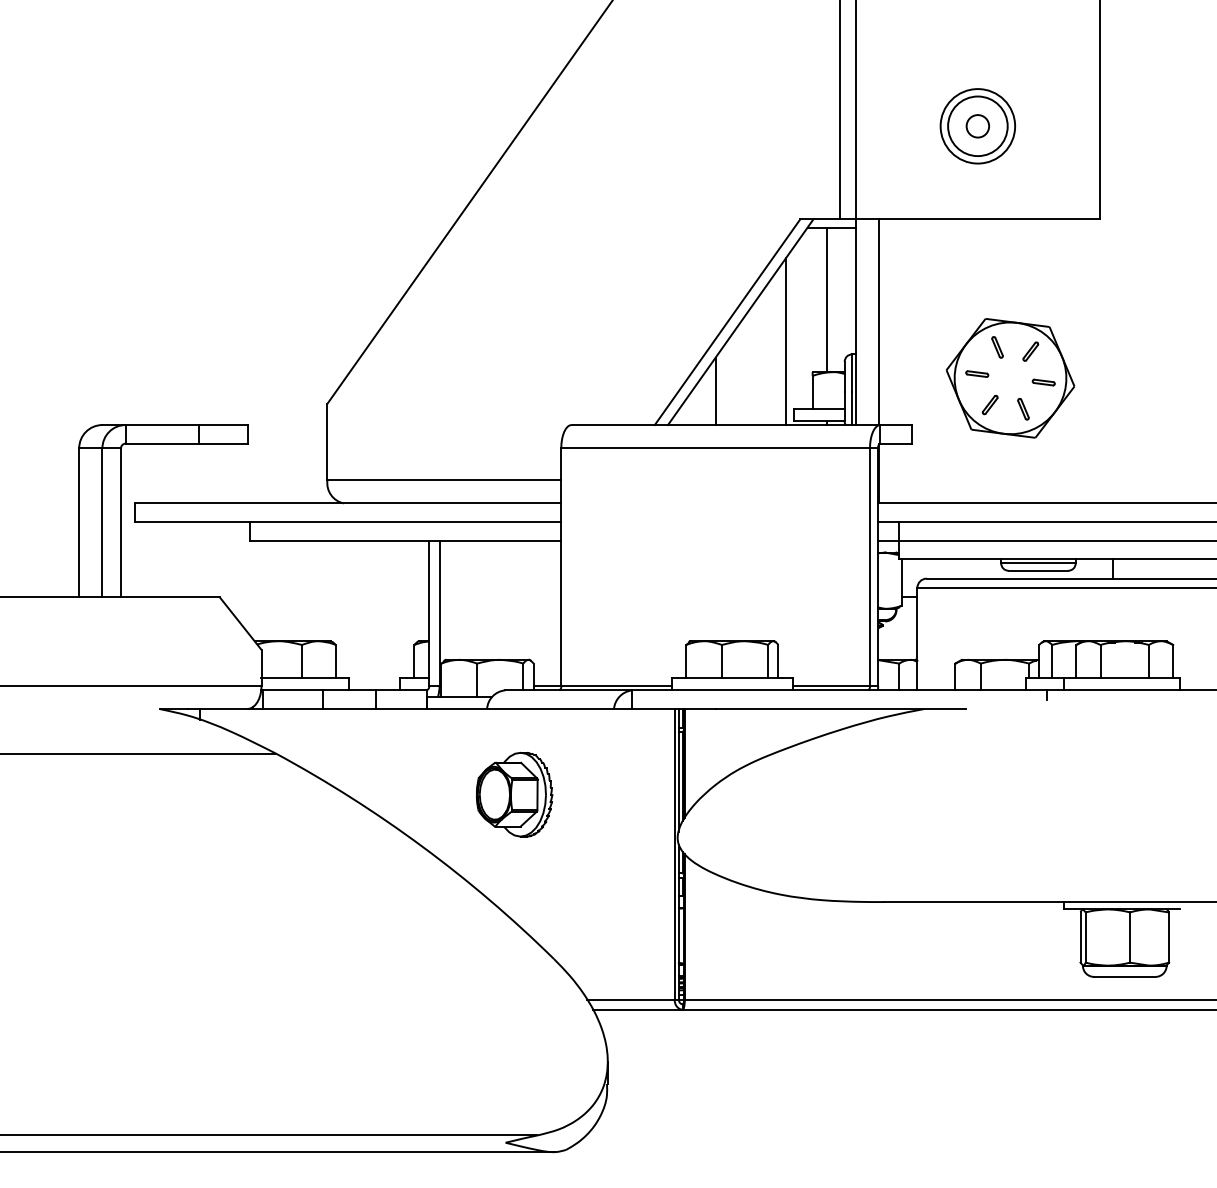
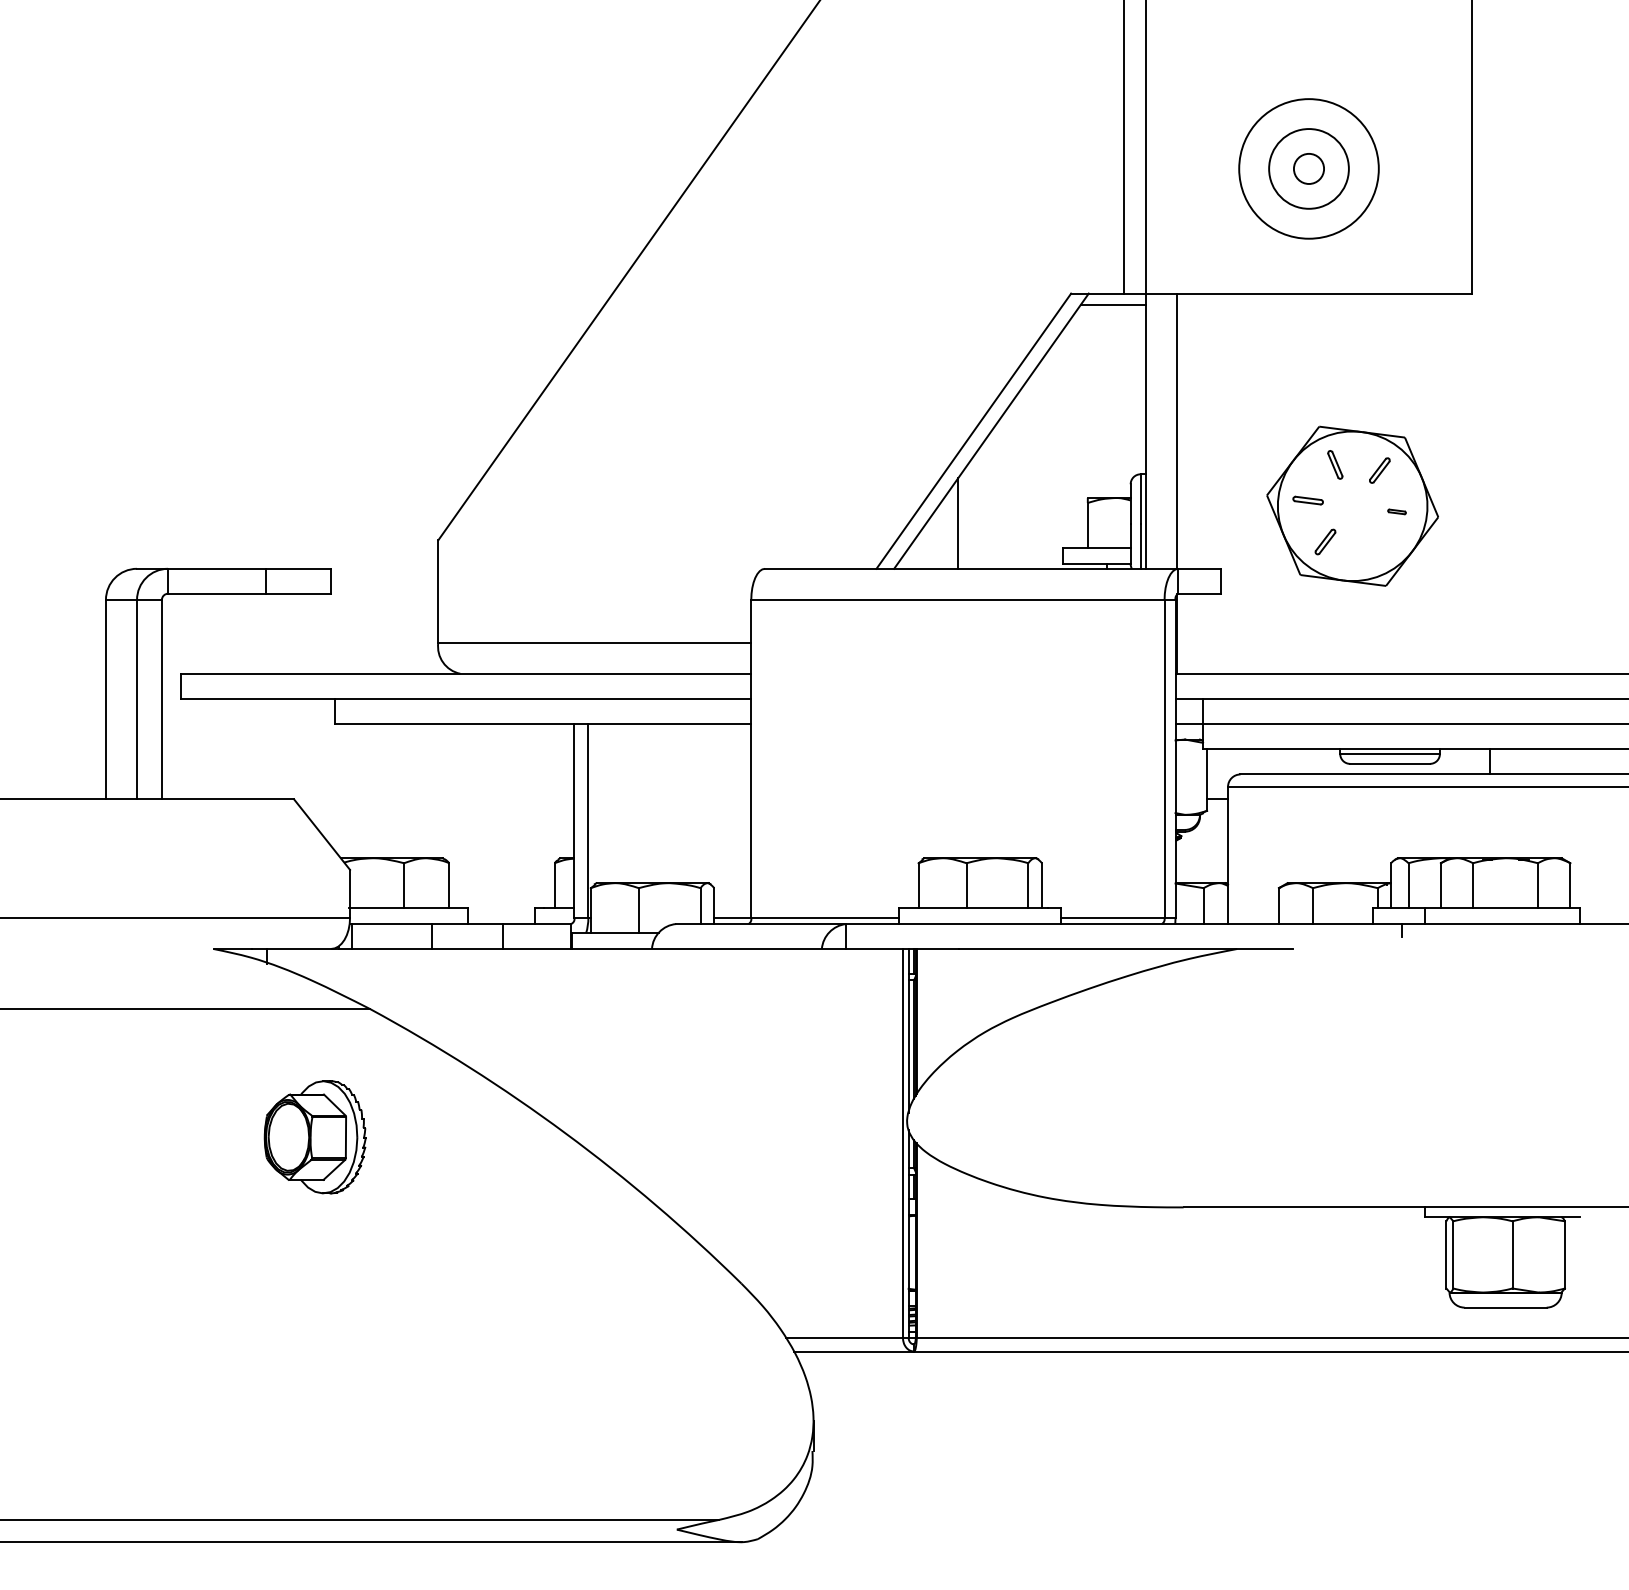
circle: (977, 126) -> (1308, 169), size x1.4
line: (827, 299) -> (1107, 400), removed
line: (786, 341) -> (1052, 456), removed
part: (1043, 382) -> (1396, 511), size x0.6
part: (1023, 409) -> (1370, 548), removed
part: (514, 794) -> (315, 1137), moved

